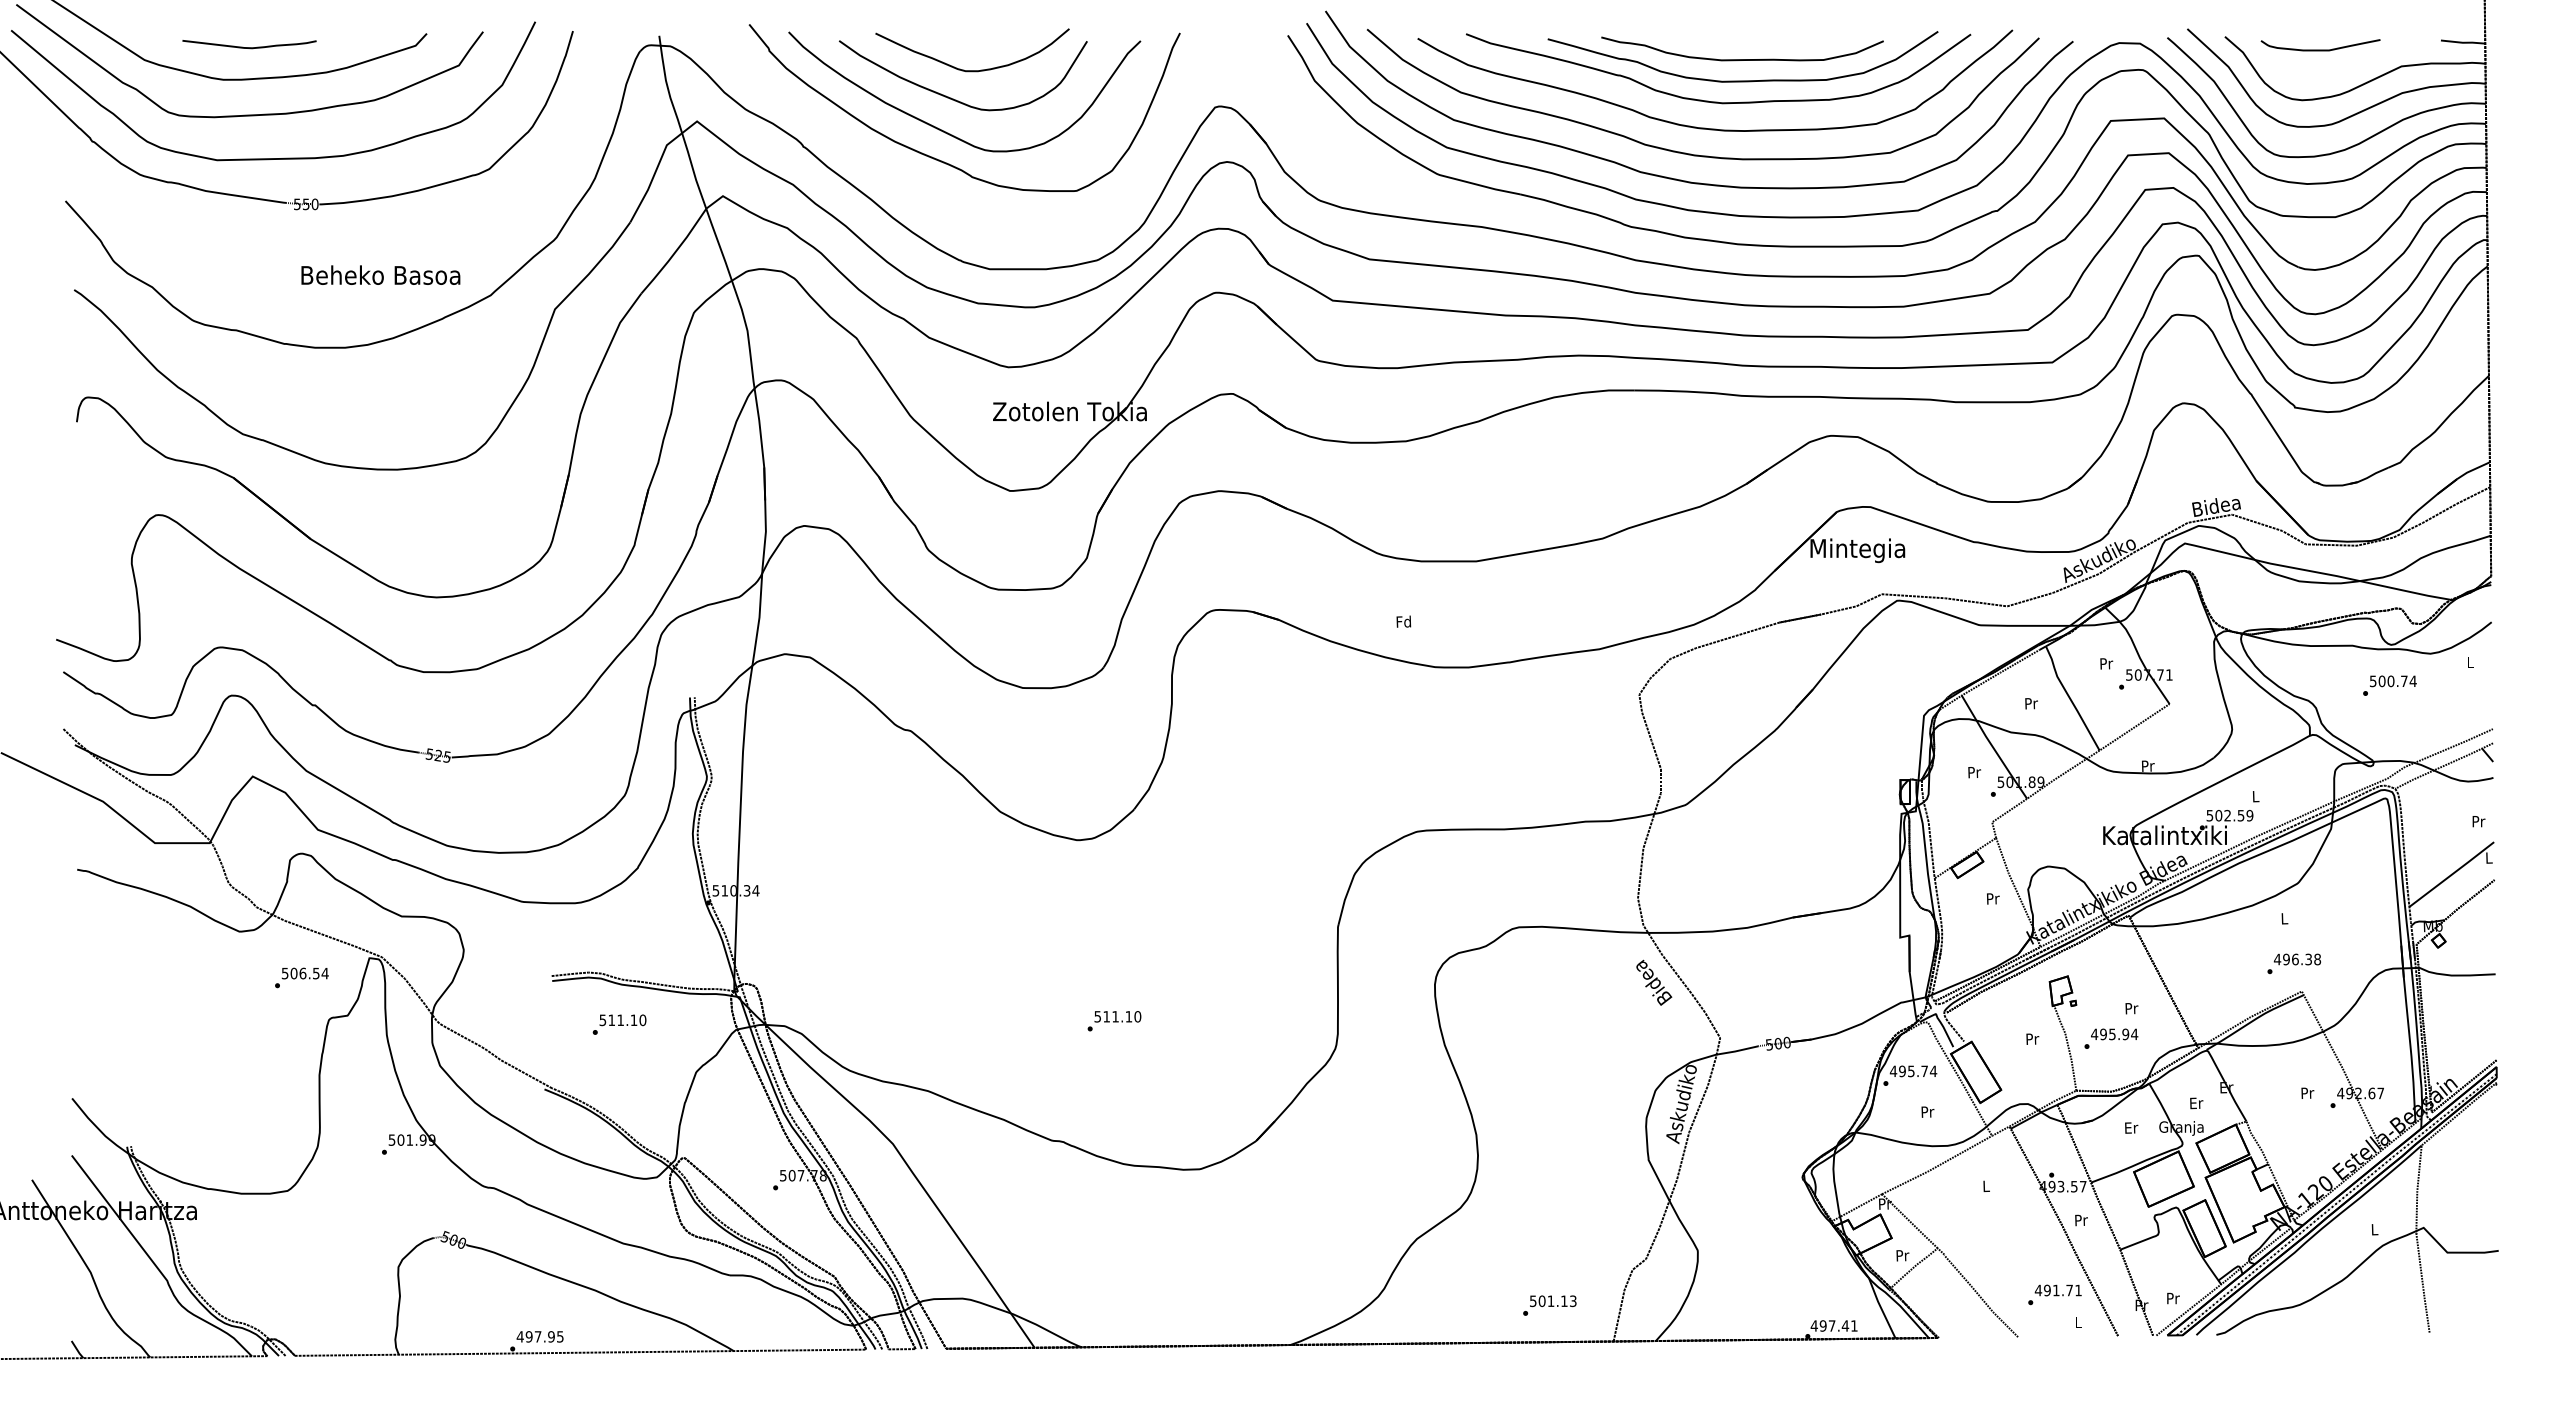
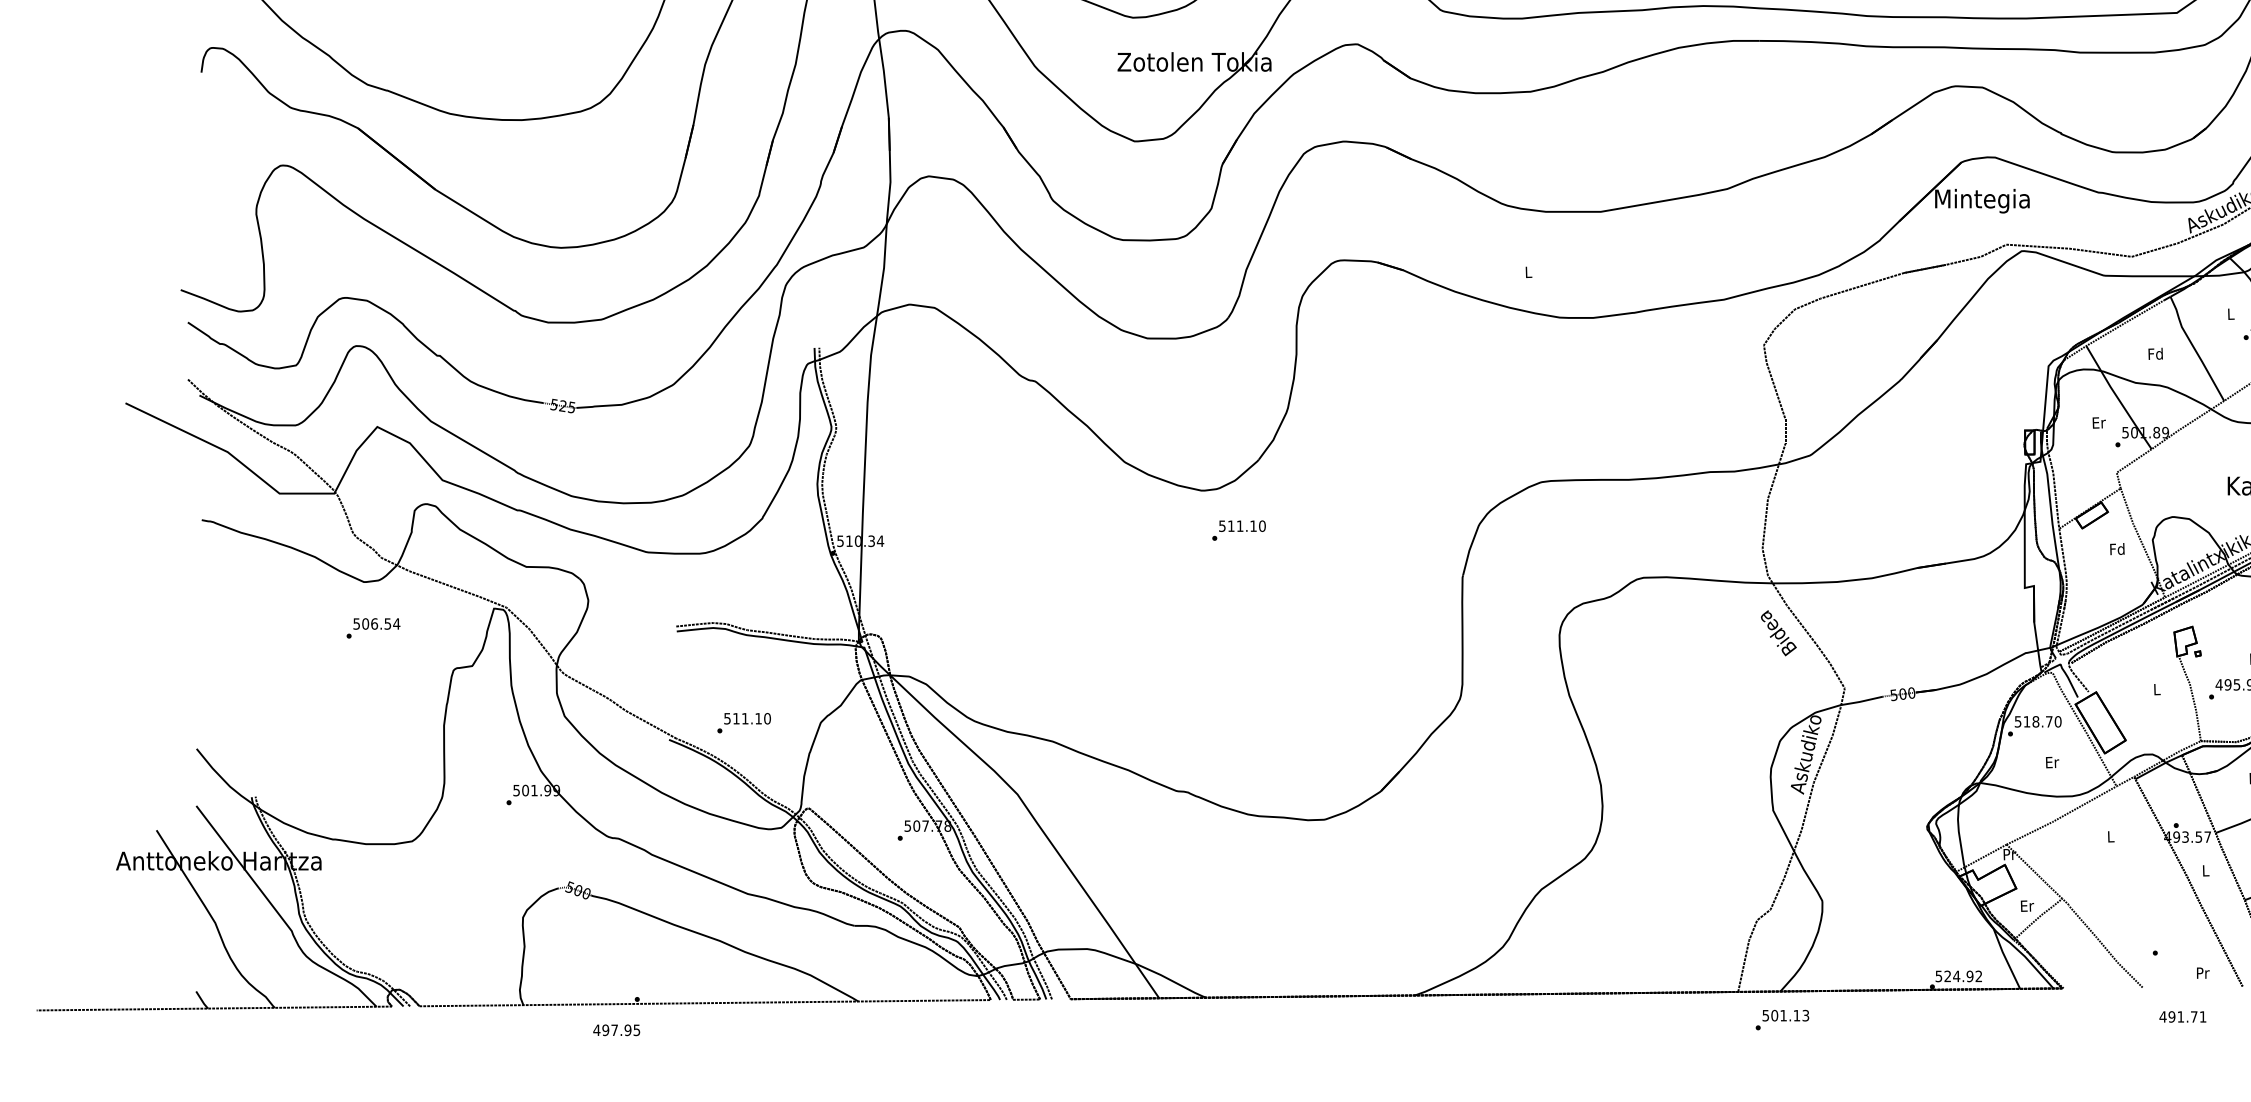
text: (1403, 621) -> (1528, 271), Fd -> L
text: (2106, 663) -> (2231, 313), Pr -> L
text: (2030, 703) -> (2155, 353), Pr -> Fd
text: (1974, 772) -> (2099, 422), Pr -> Er
text: (1992, 898) -> (2117, 548), Pr -> Fd
text: (301, 977) -> (373, 627), moved
text: (1114, 1021) -> (1239, 530), moved
text: (619, 1024) -> (744, 722), moved
text: (2032, 1038) -> (2157, 688), Pr -> L
text: (1913, 1071) -> (2038, 721), 495.74 -> 518.70
text: (1927, 1111) -> (2052, 761), Pr -> Er
text: (2081, 1220) -> (2206, 870), Pr -> L
text: (1902, 1255) -> (2027, 905), Pr -> Er
text: (2057, 1290) -> (2182, 1016), moved
text: (1549, 1305) -> (1782, 1019), moved
text: (2078, 1322) -> (2203, 972), L -> Pr
text: (1833, 1325) -> (1958, 975), 497.41 -> 524.92
text: (539, 1336) -> (616, 1029), moved

